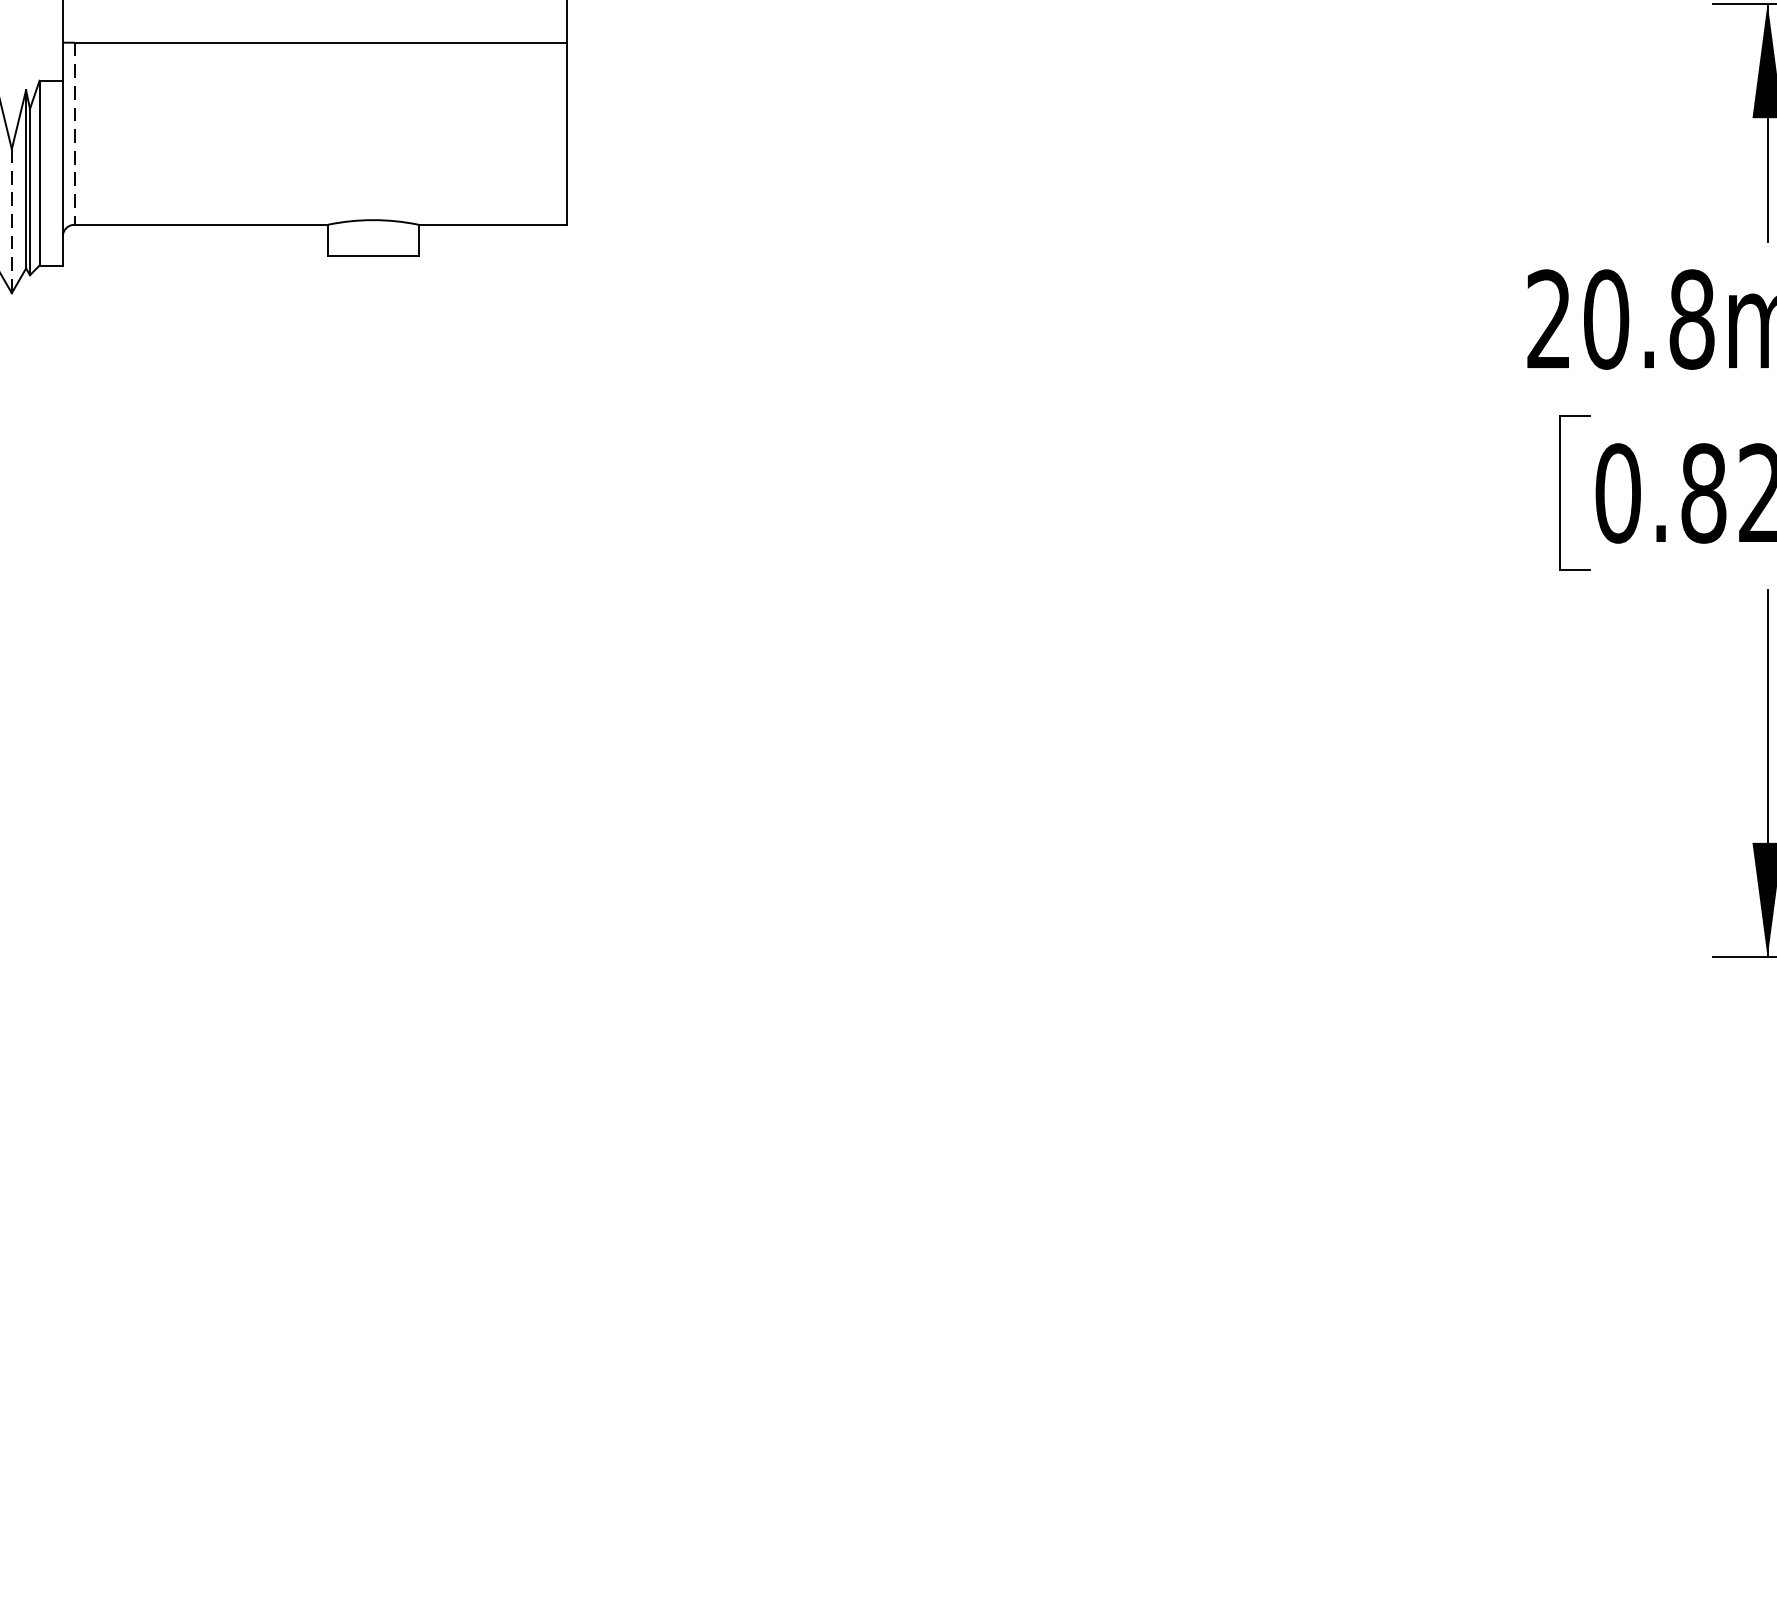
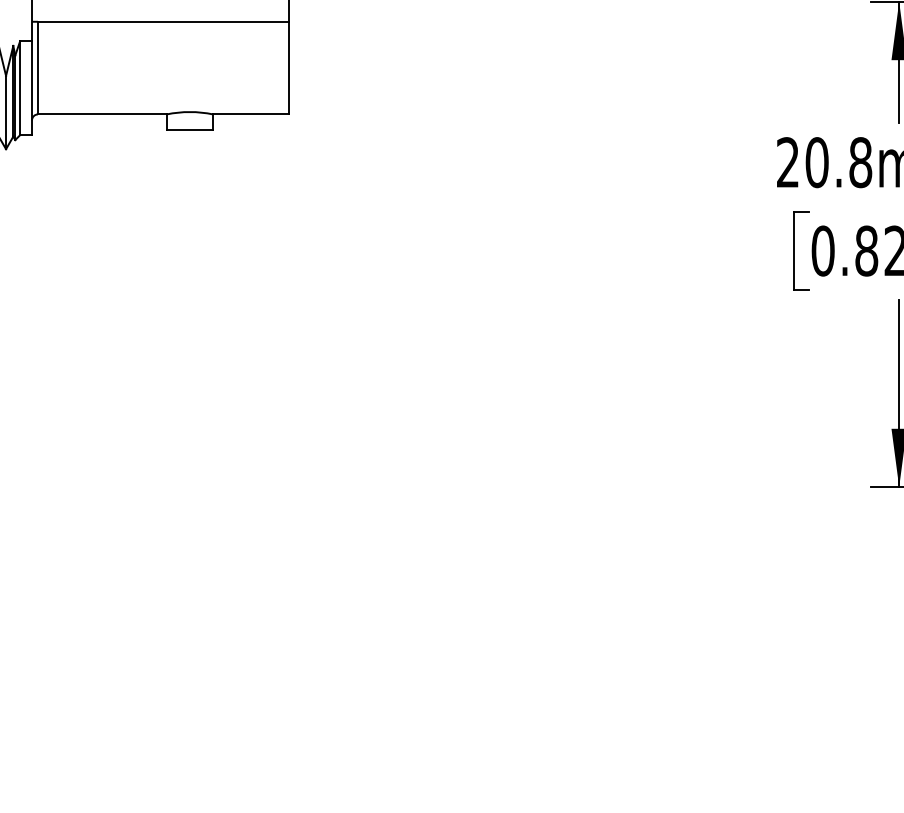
line: (73, 134) -> (37, 68), dashed -> solid
line: (12, 221) -> (6, 112), dashed -> solid

